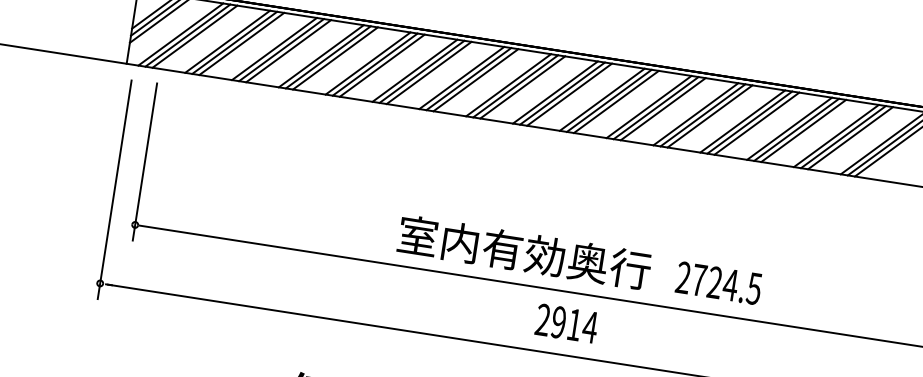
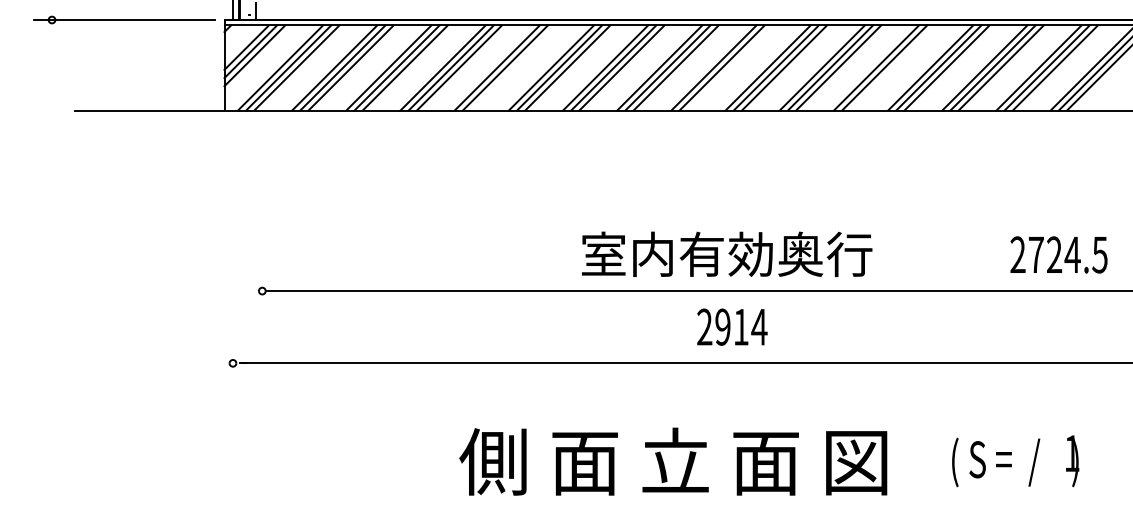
line: (382, 65) -> (513, 67), removed
line: (568, 94) -> (729, 67), removed
line: (709, 116) -> (892, 67), removed
line: (145, 162) -> (262, 218), removed
line: (114, 189) -> (232, 254), removed
text: (524, 252) -> (727, 254), moved
text: (718, 282) -> (1058, 254), moved
text: (567, 323) -> (732, 326), moved

